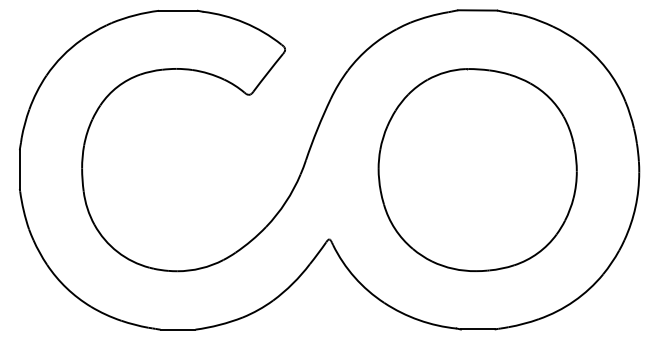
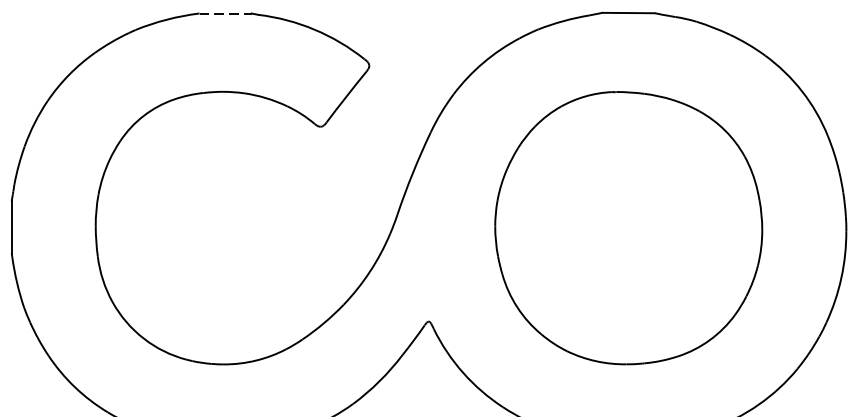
line: (179, 10) -> (226, 13), solid -> dashed

